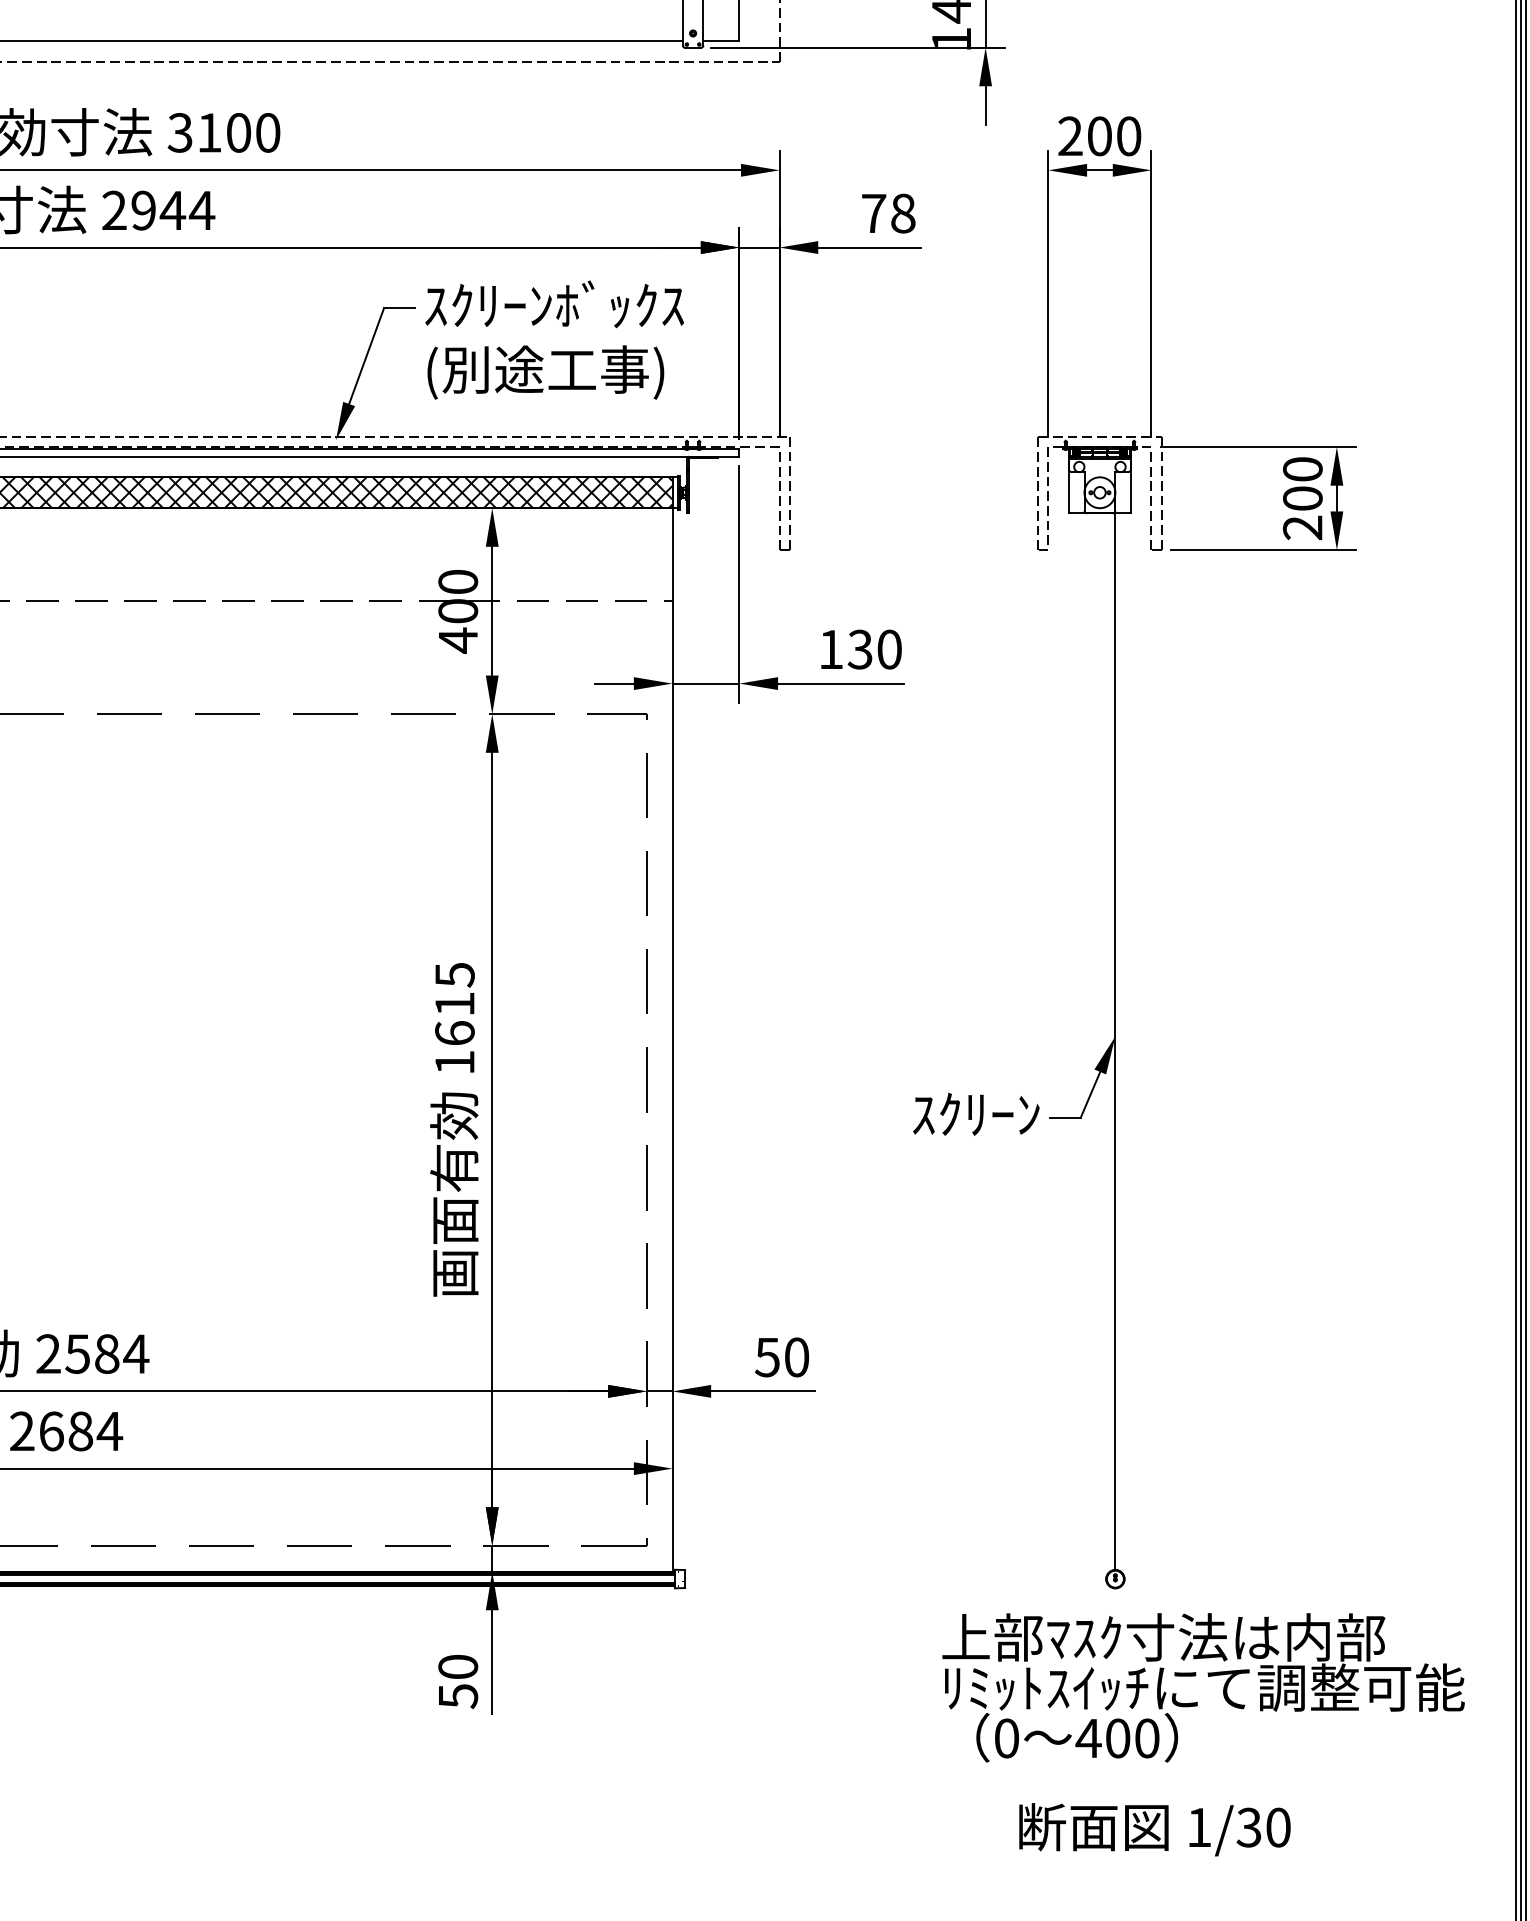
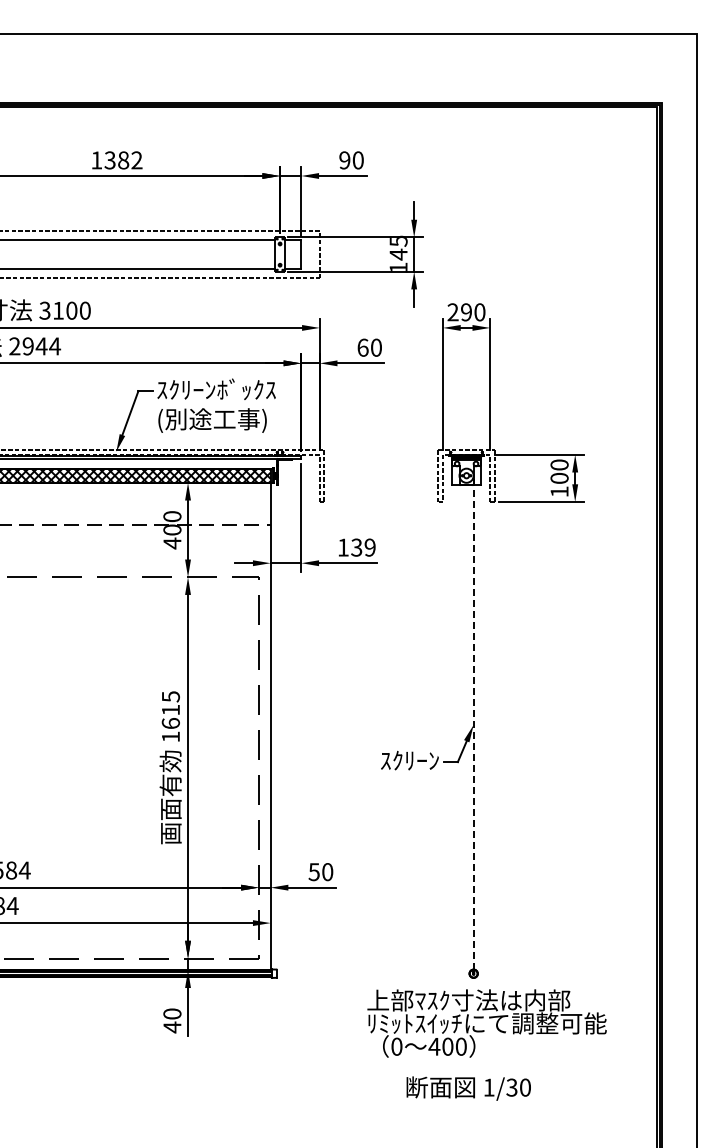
text: (1099, 136) -> (466, 312), 200 -> 290
text: (888, 212) -> (369, 347), 78 -> 60
text: (1302, 527) -> (559, 491), 200 -> 100
text: (888, 649) -> (369, 547), 130 -> 139
line: (1114, 1031) -> (473, 722), solid -> dashed
text: (1202, 1687) -> (486, 1023), moved
text: (458, 1696) -> (172, 1027), 50 -> 40
text: (1154, 1829) -> (468, 1088), moved

